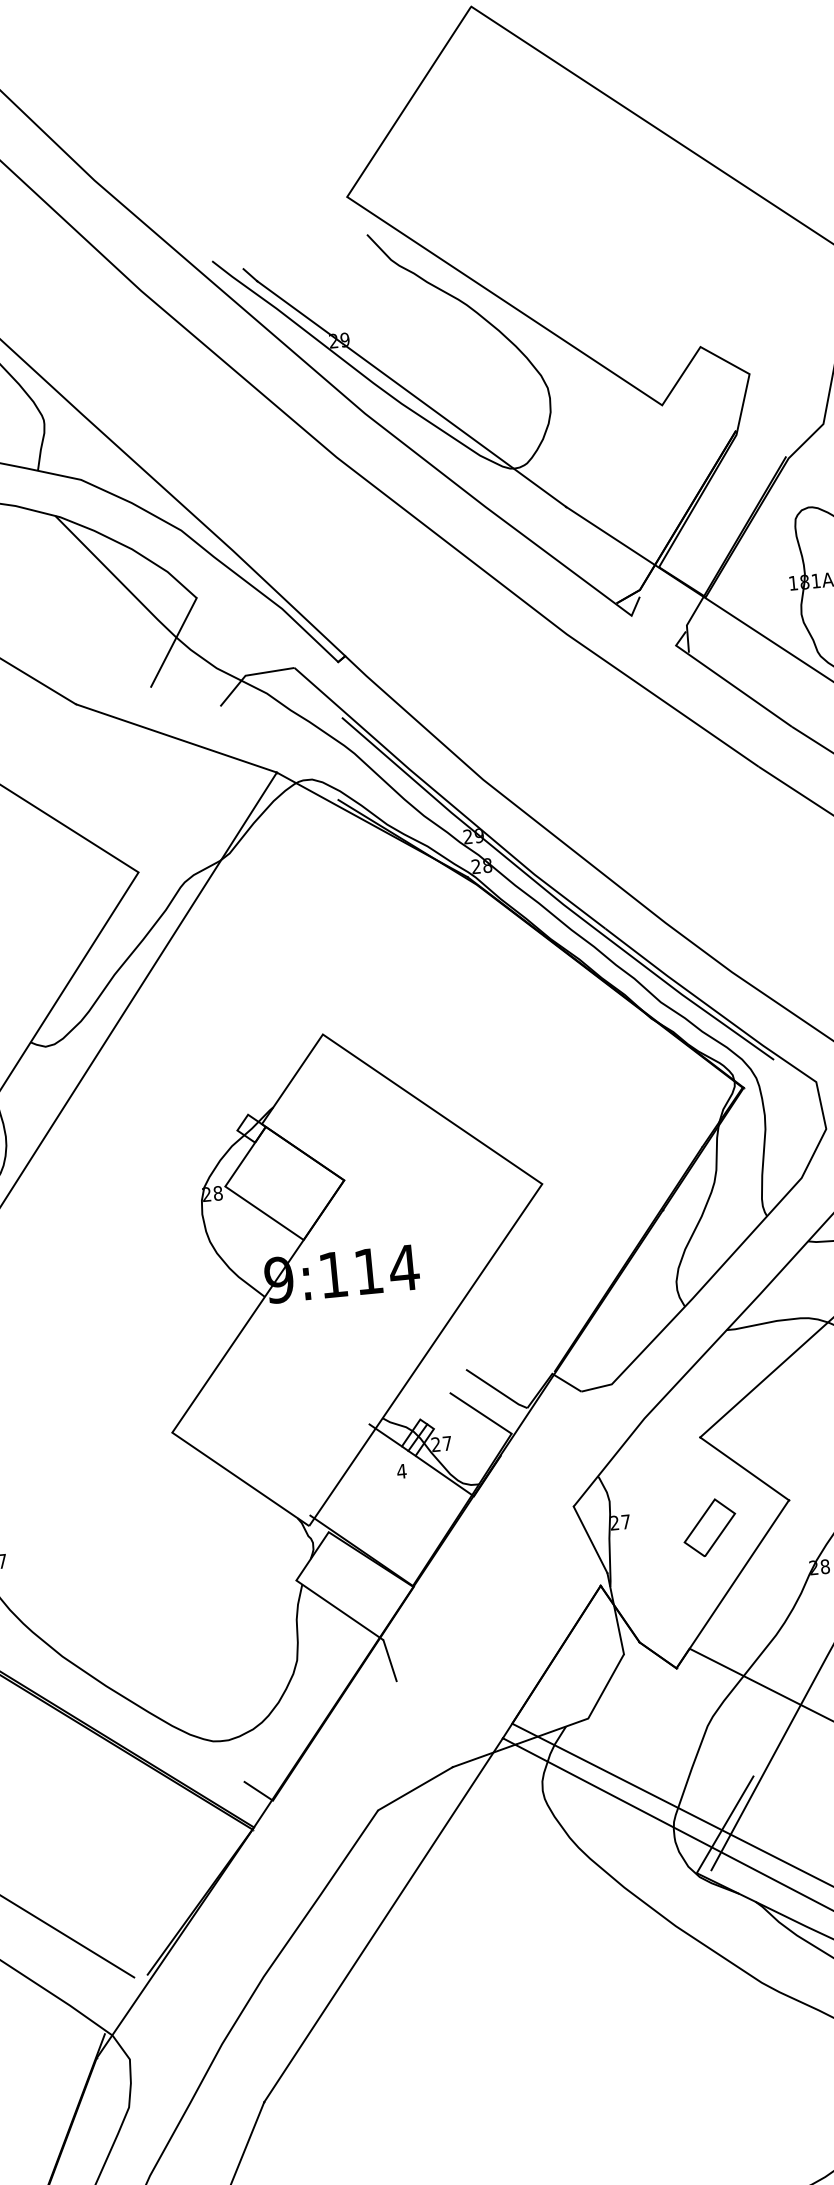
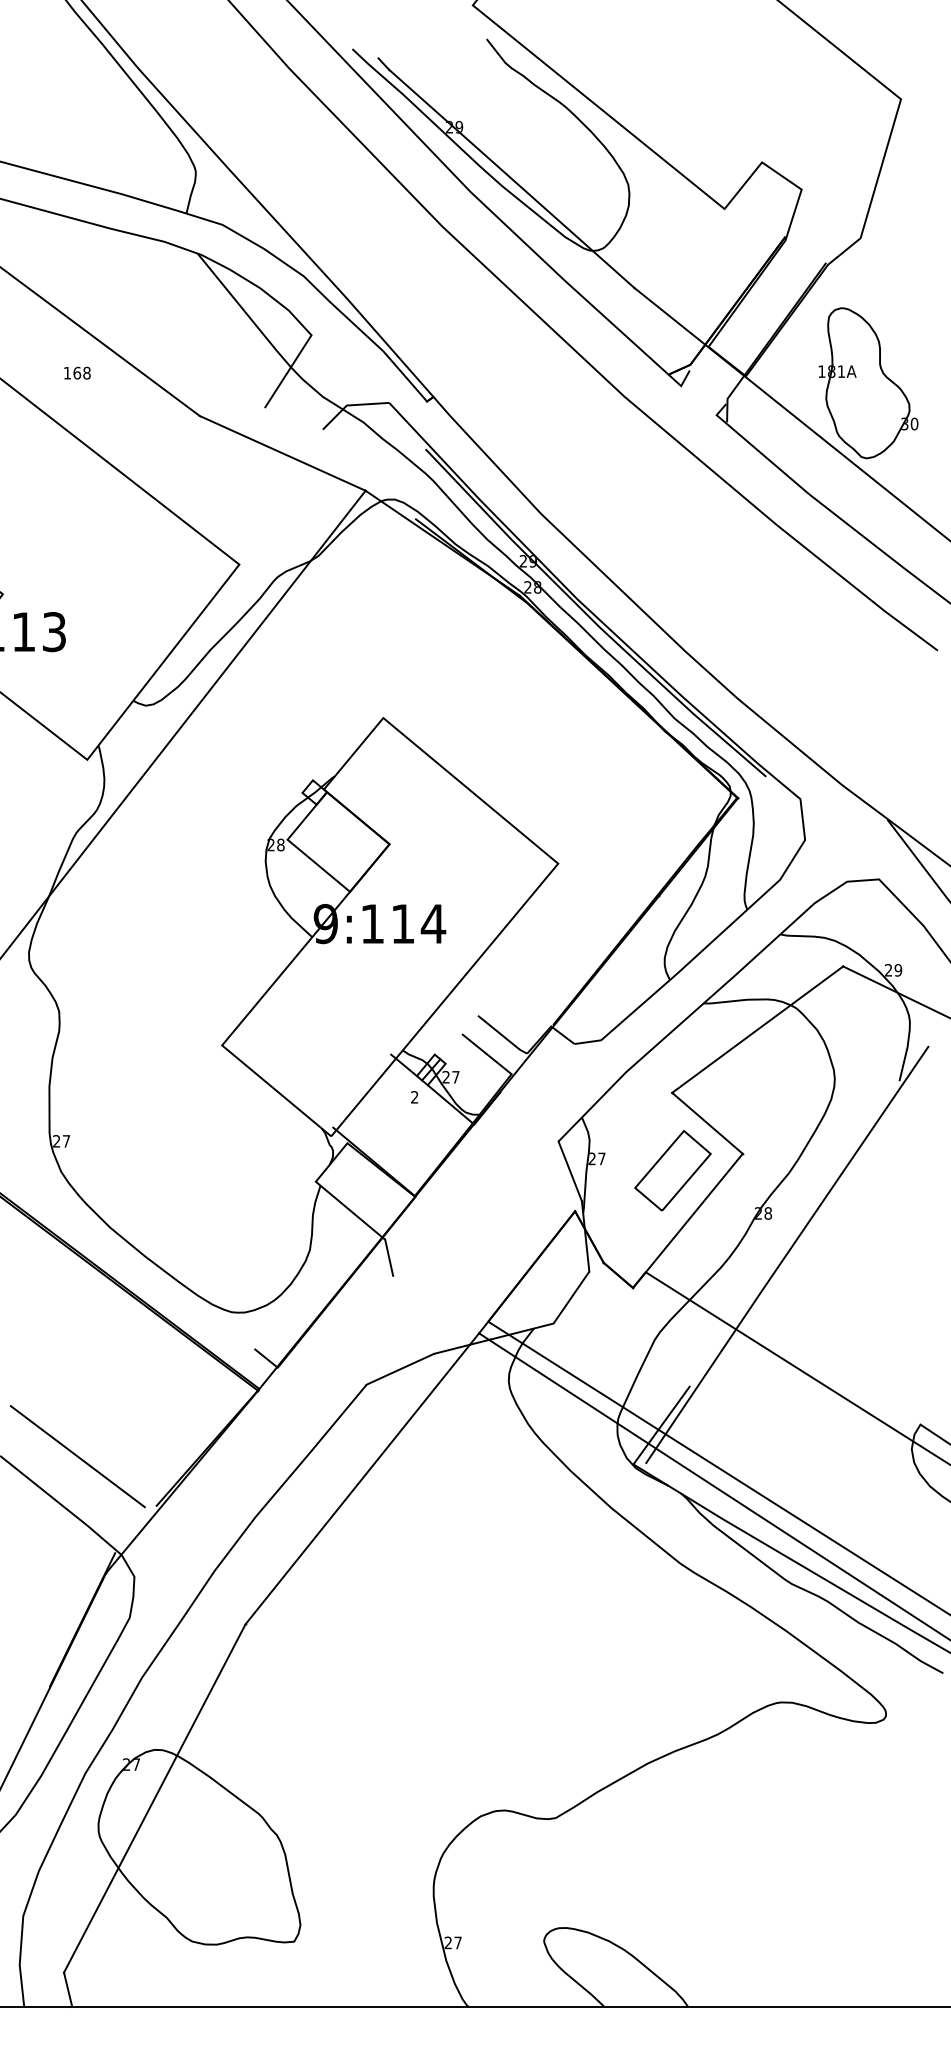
text: (401, 1471) -> (414, 1097), 4 -> 2
part: (709, 1527) -> (672, 1170), size x1.67

